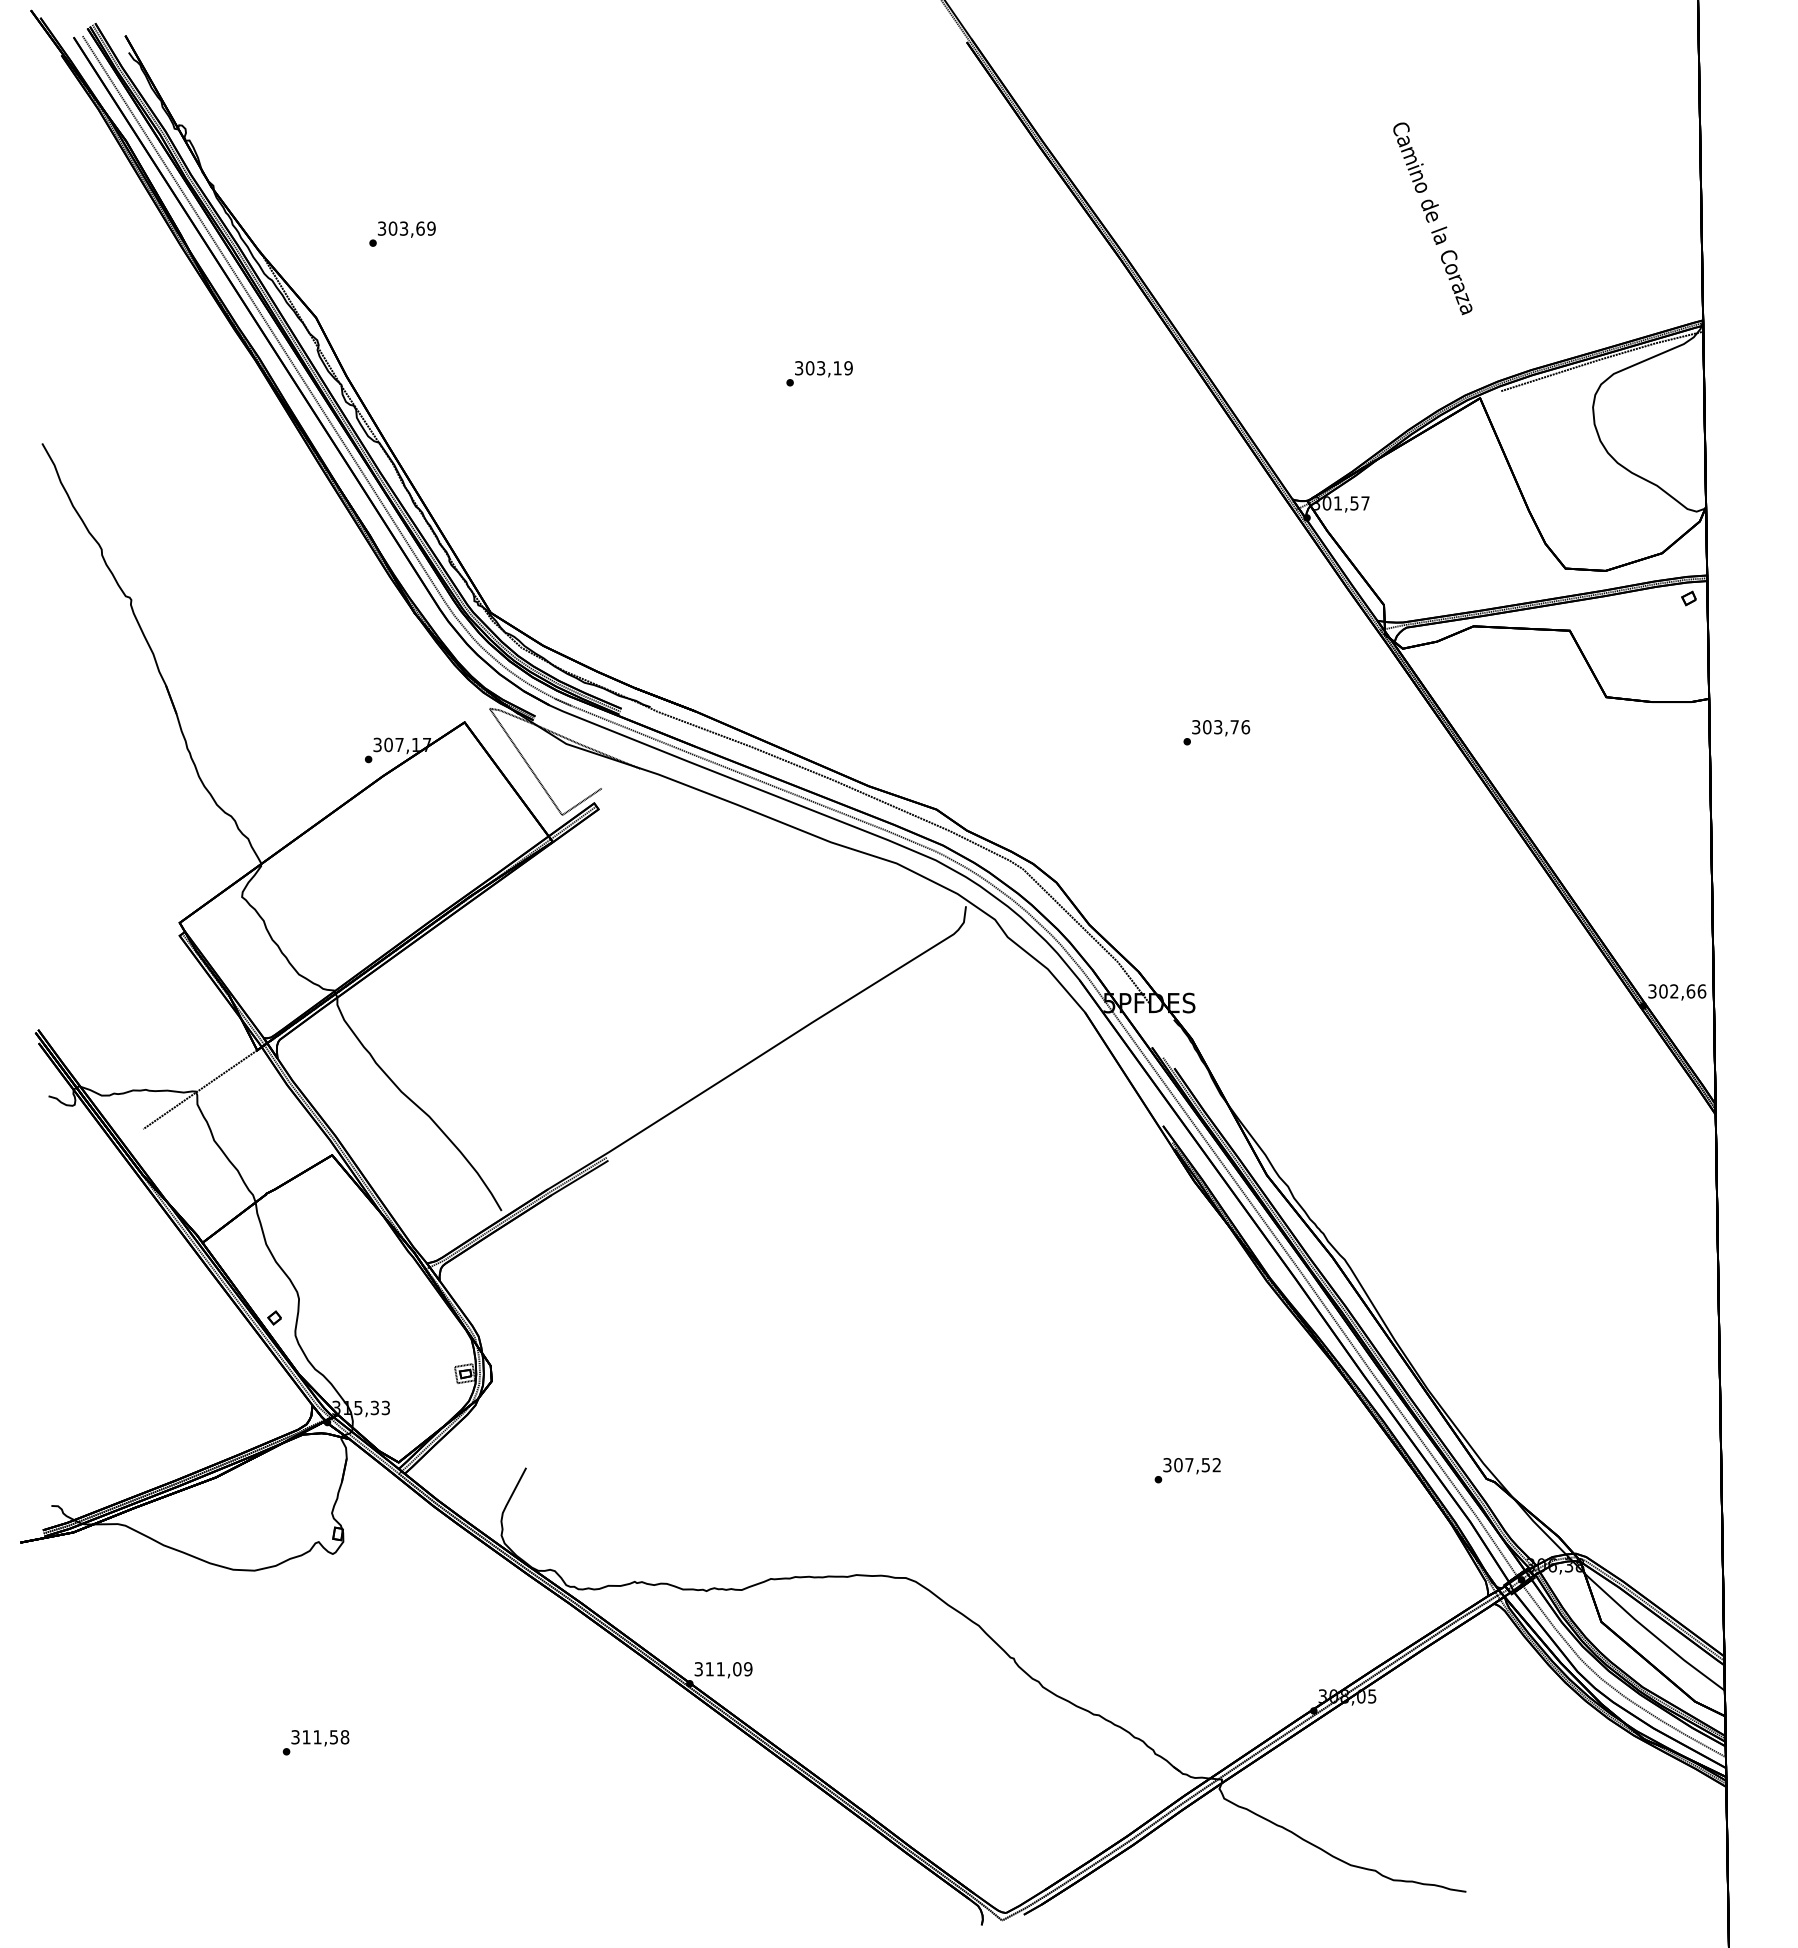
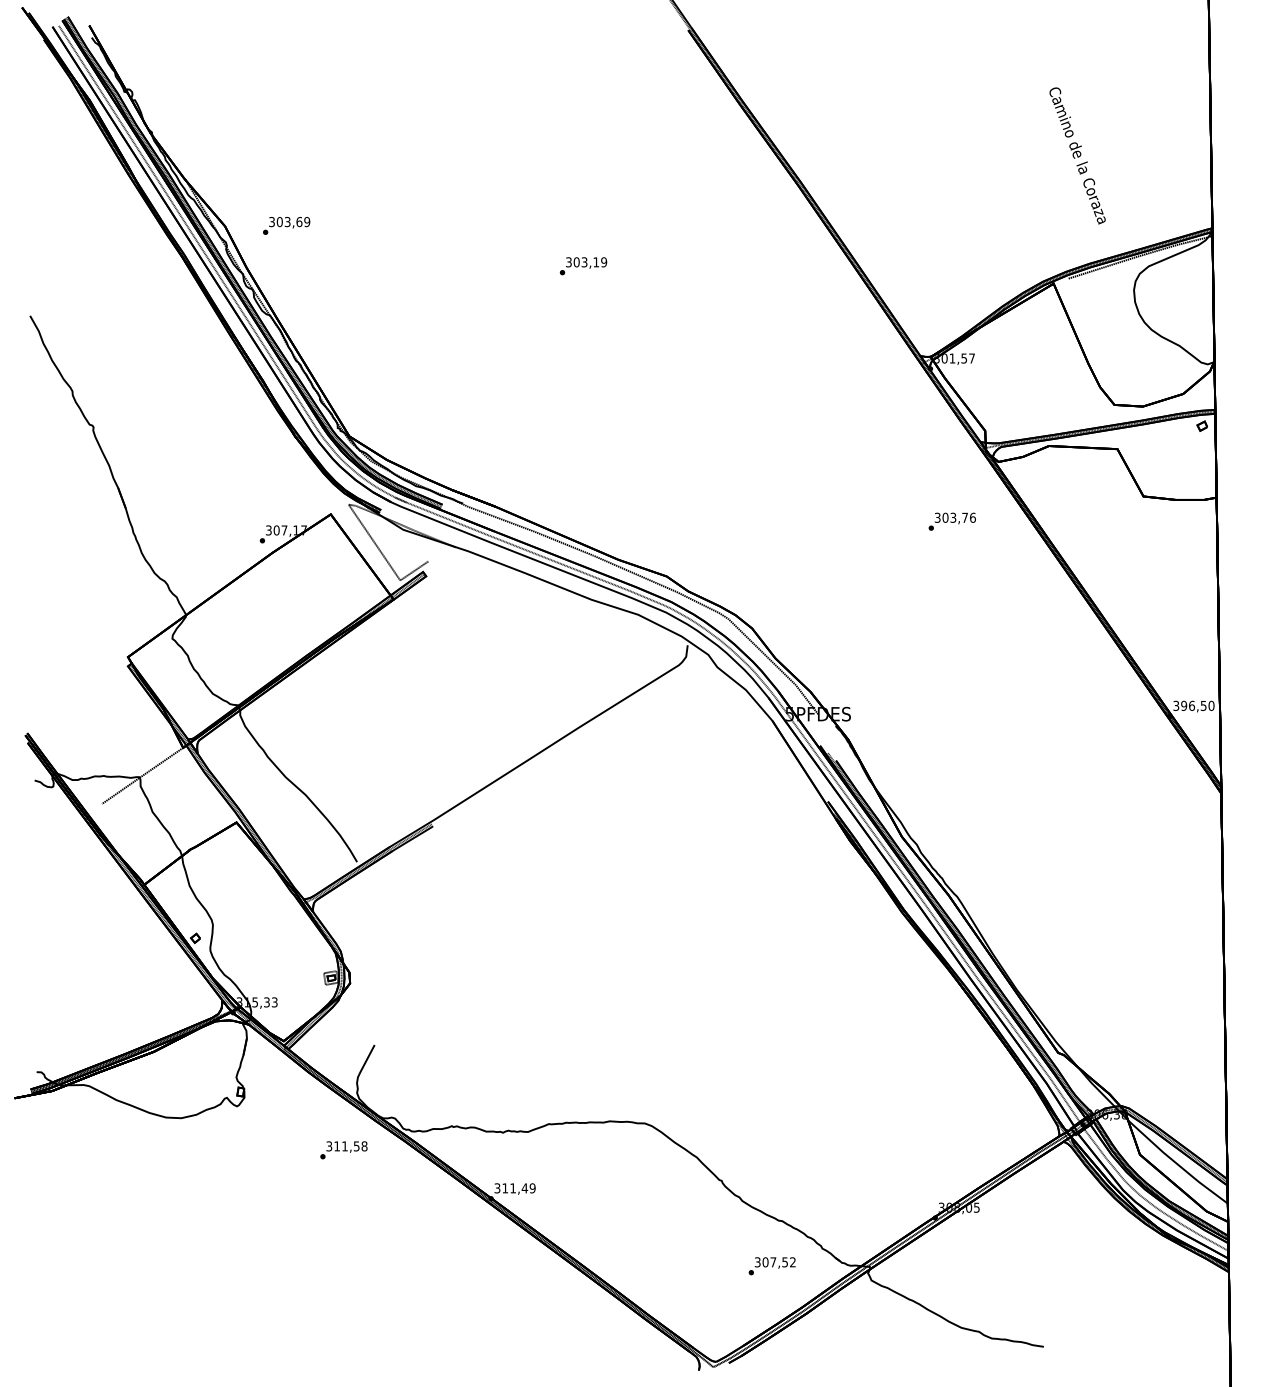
text: (1432, 218) -> (1077, 155), moved
text: (402, 233) -> (286, 225), moved
text: (1216, 732) -> (952, 521), moved
text: (1682, 991) -> (1197, 705), 302,66 -> 396,50
text: (1187, 1470) -> (772, 1266), moved
text: (736, 1669) -> (524, 1188), 311,09 -> 311,49
text: (315, 1742) -> (343, 1150), moved

